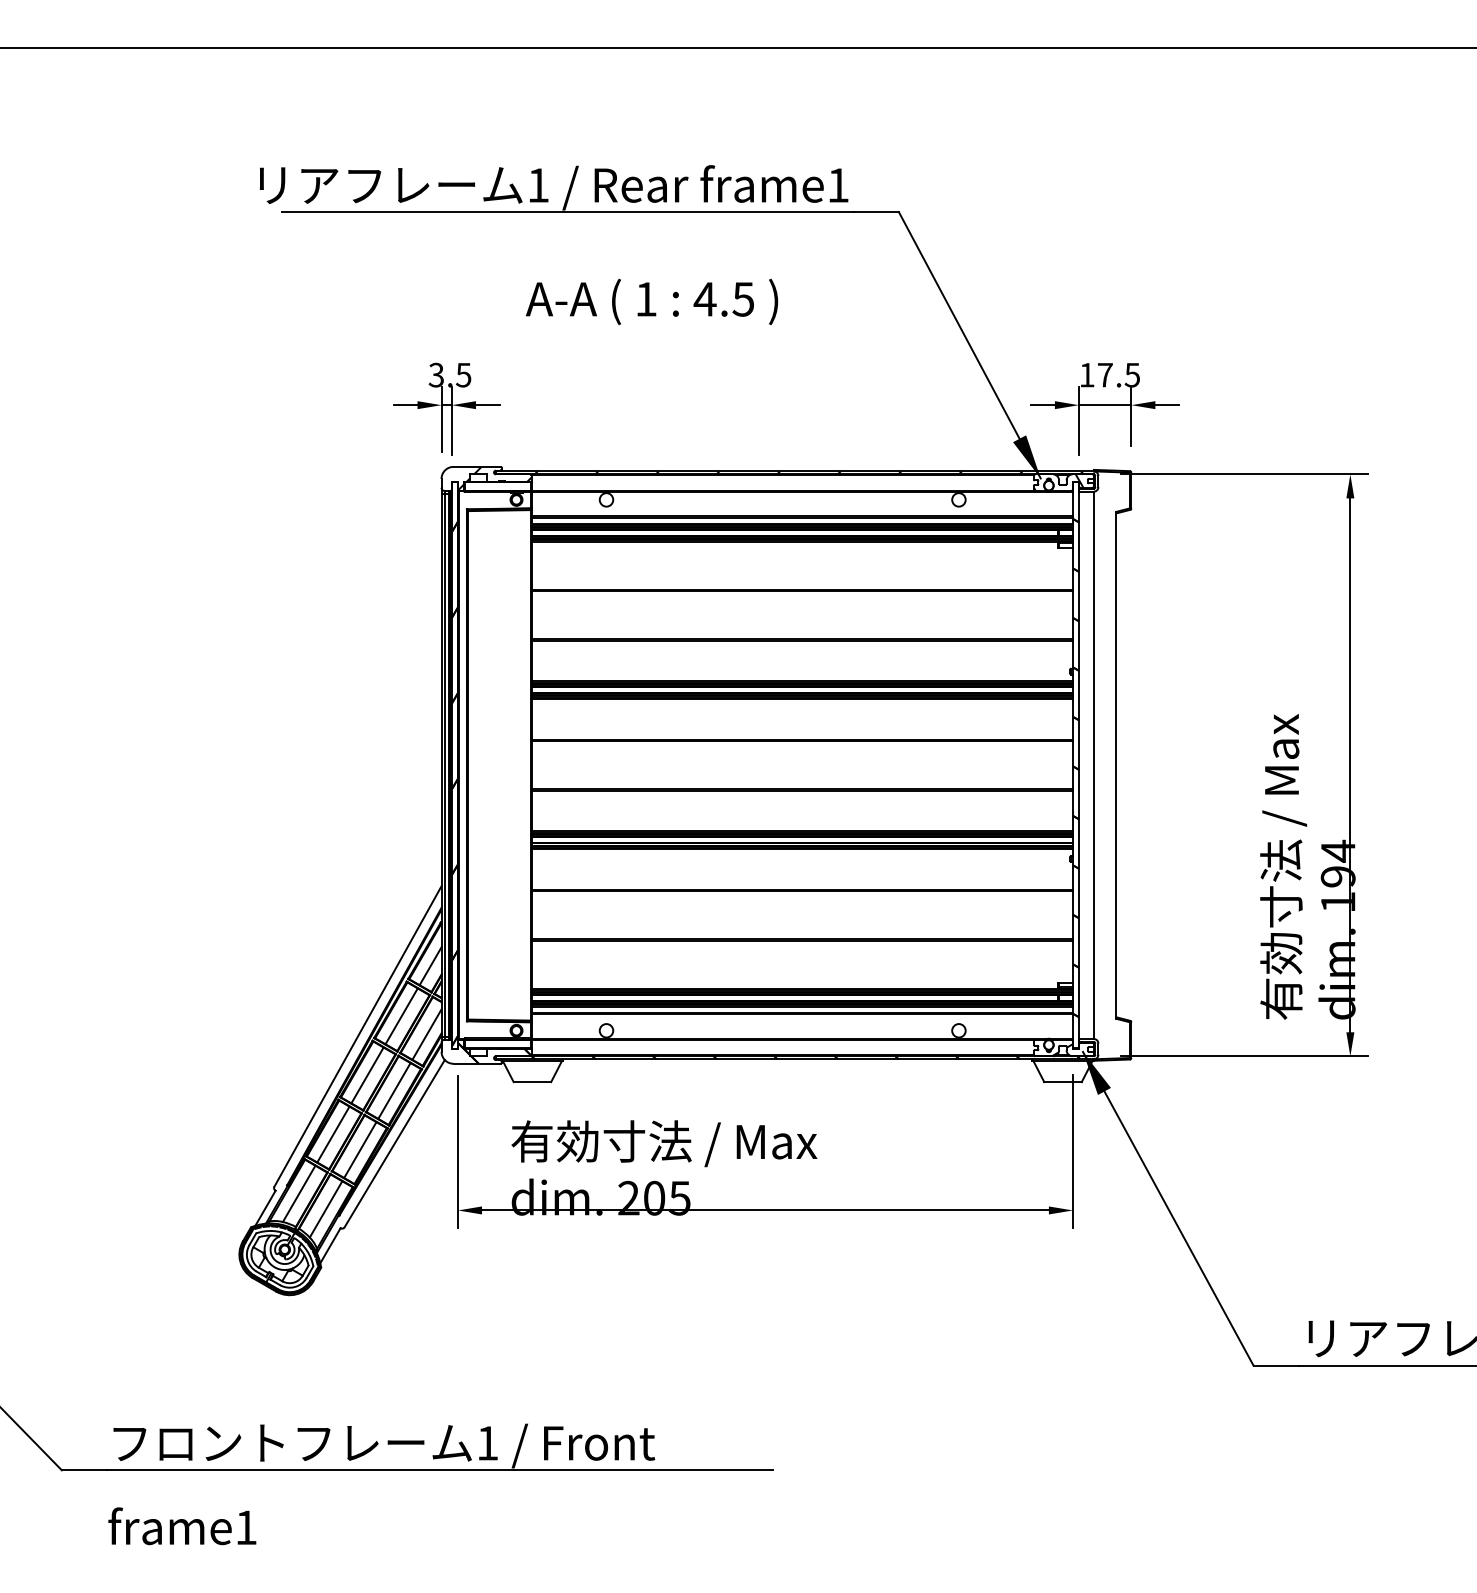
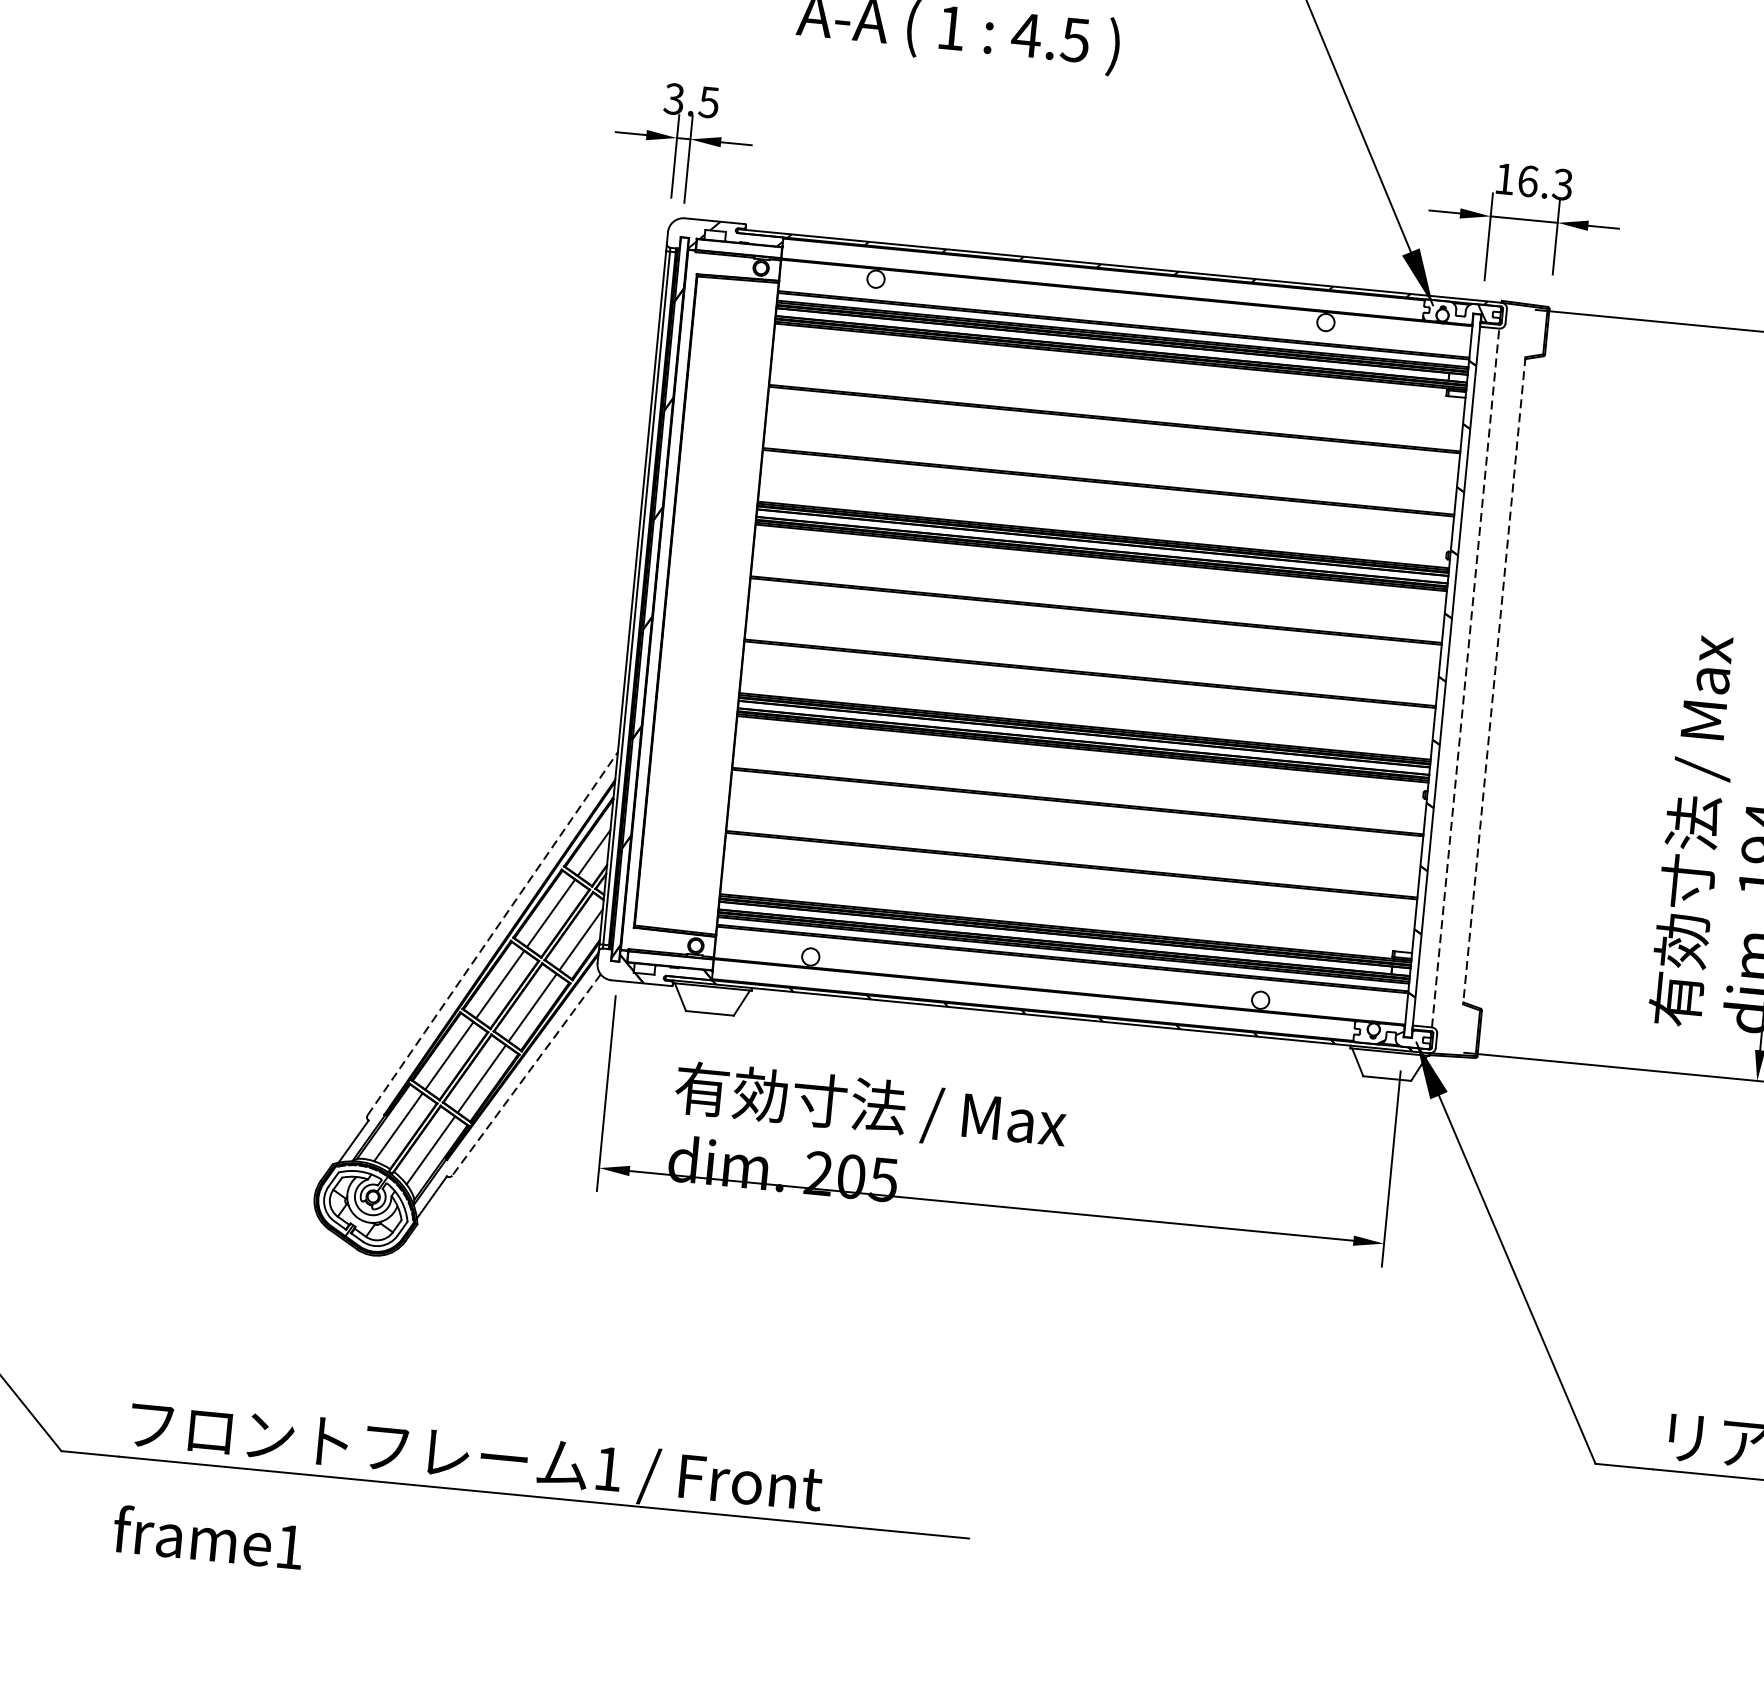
text: (1118, 374) -> (1545, 182), 17.5 -> 16.3
line: (1093, 765) -> (1465, 678), solid -> dashed
line: (1116, 765) -> (1494, 680), solid -> dashed
line: (357, 1036) -> (492, 933), solid -> dashed
line: (394, 1144) -> (526, 1076), solid -> dashed

